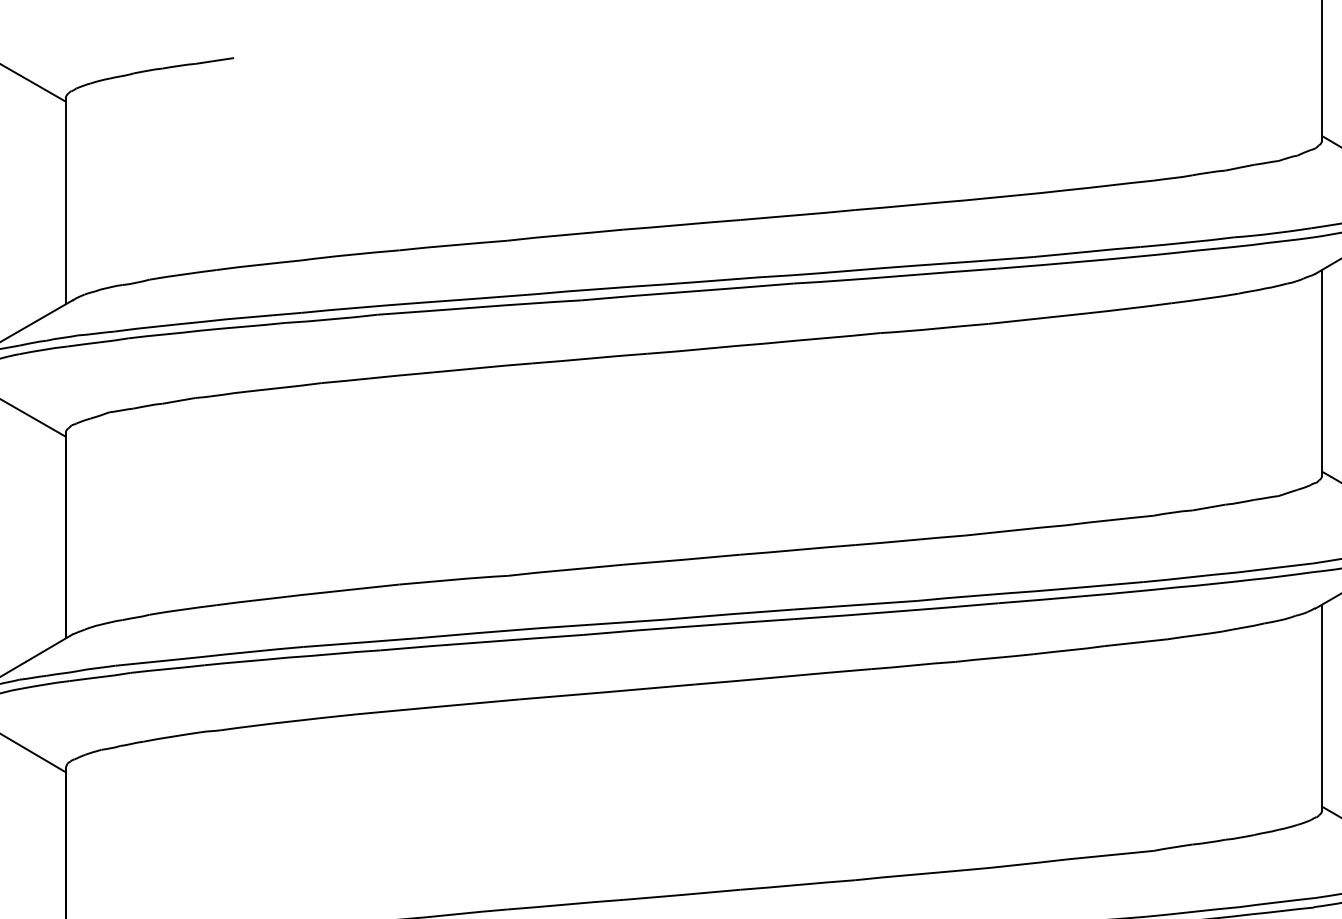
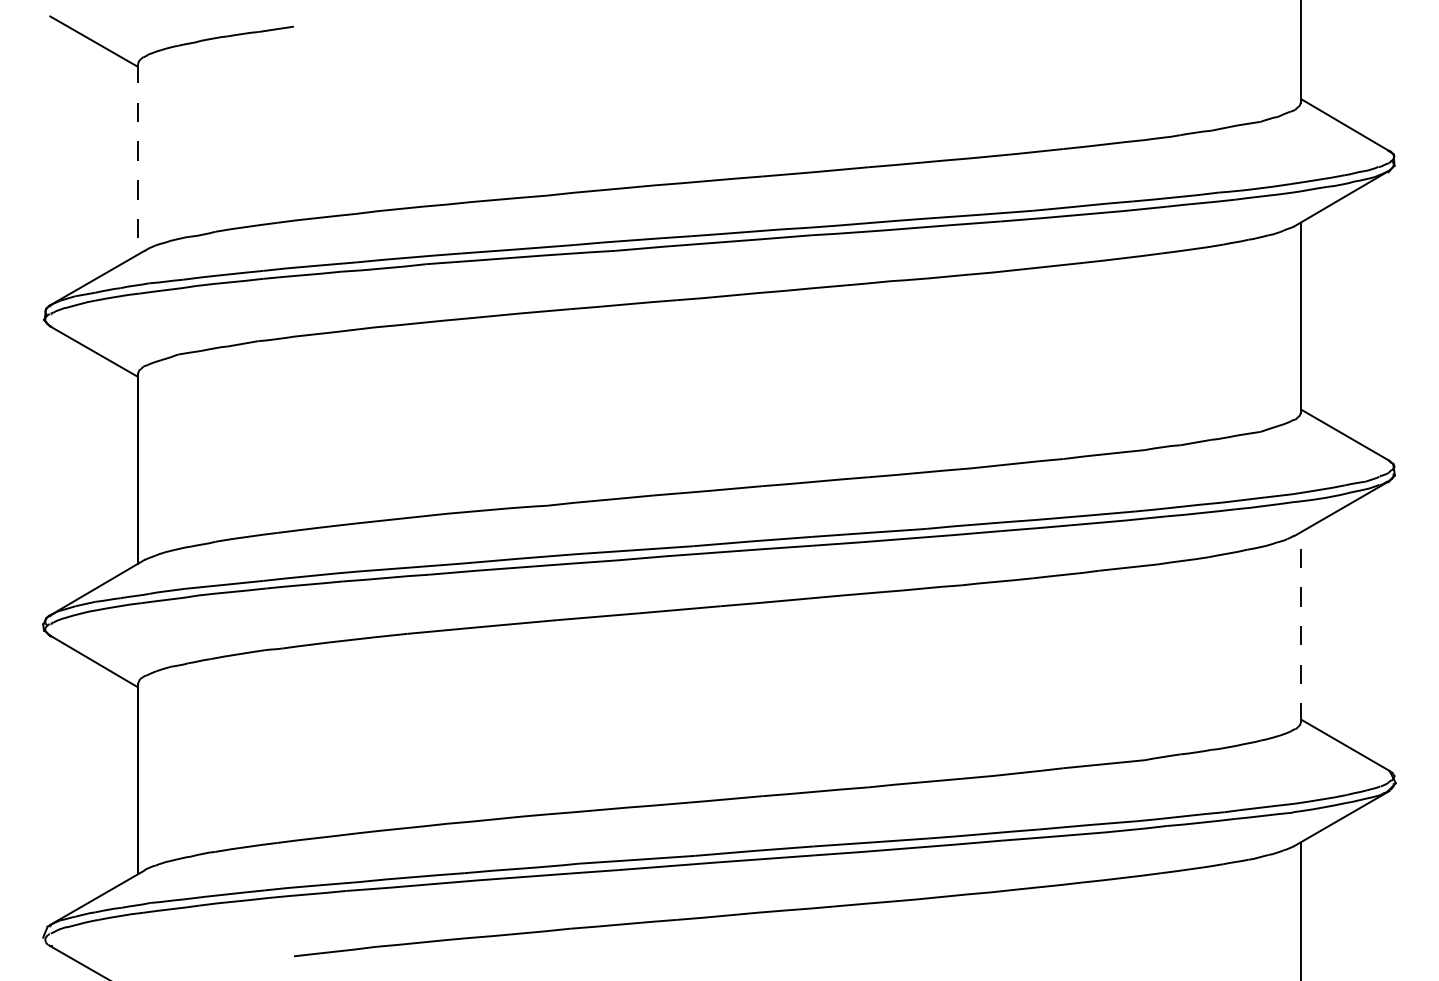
line: (66, 201) -> (138, 159), solid -> dashed
line: (1321, 707) -> (1300, 627), solid -> dashed

